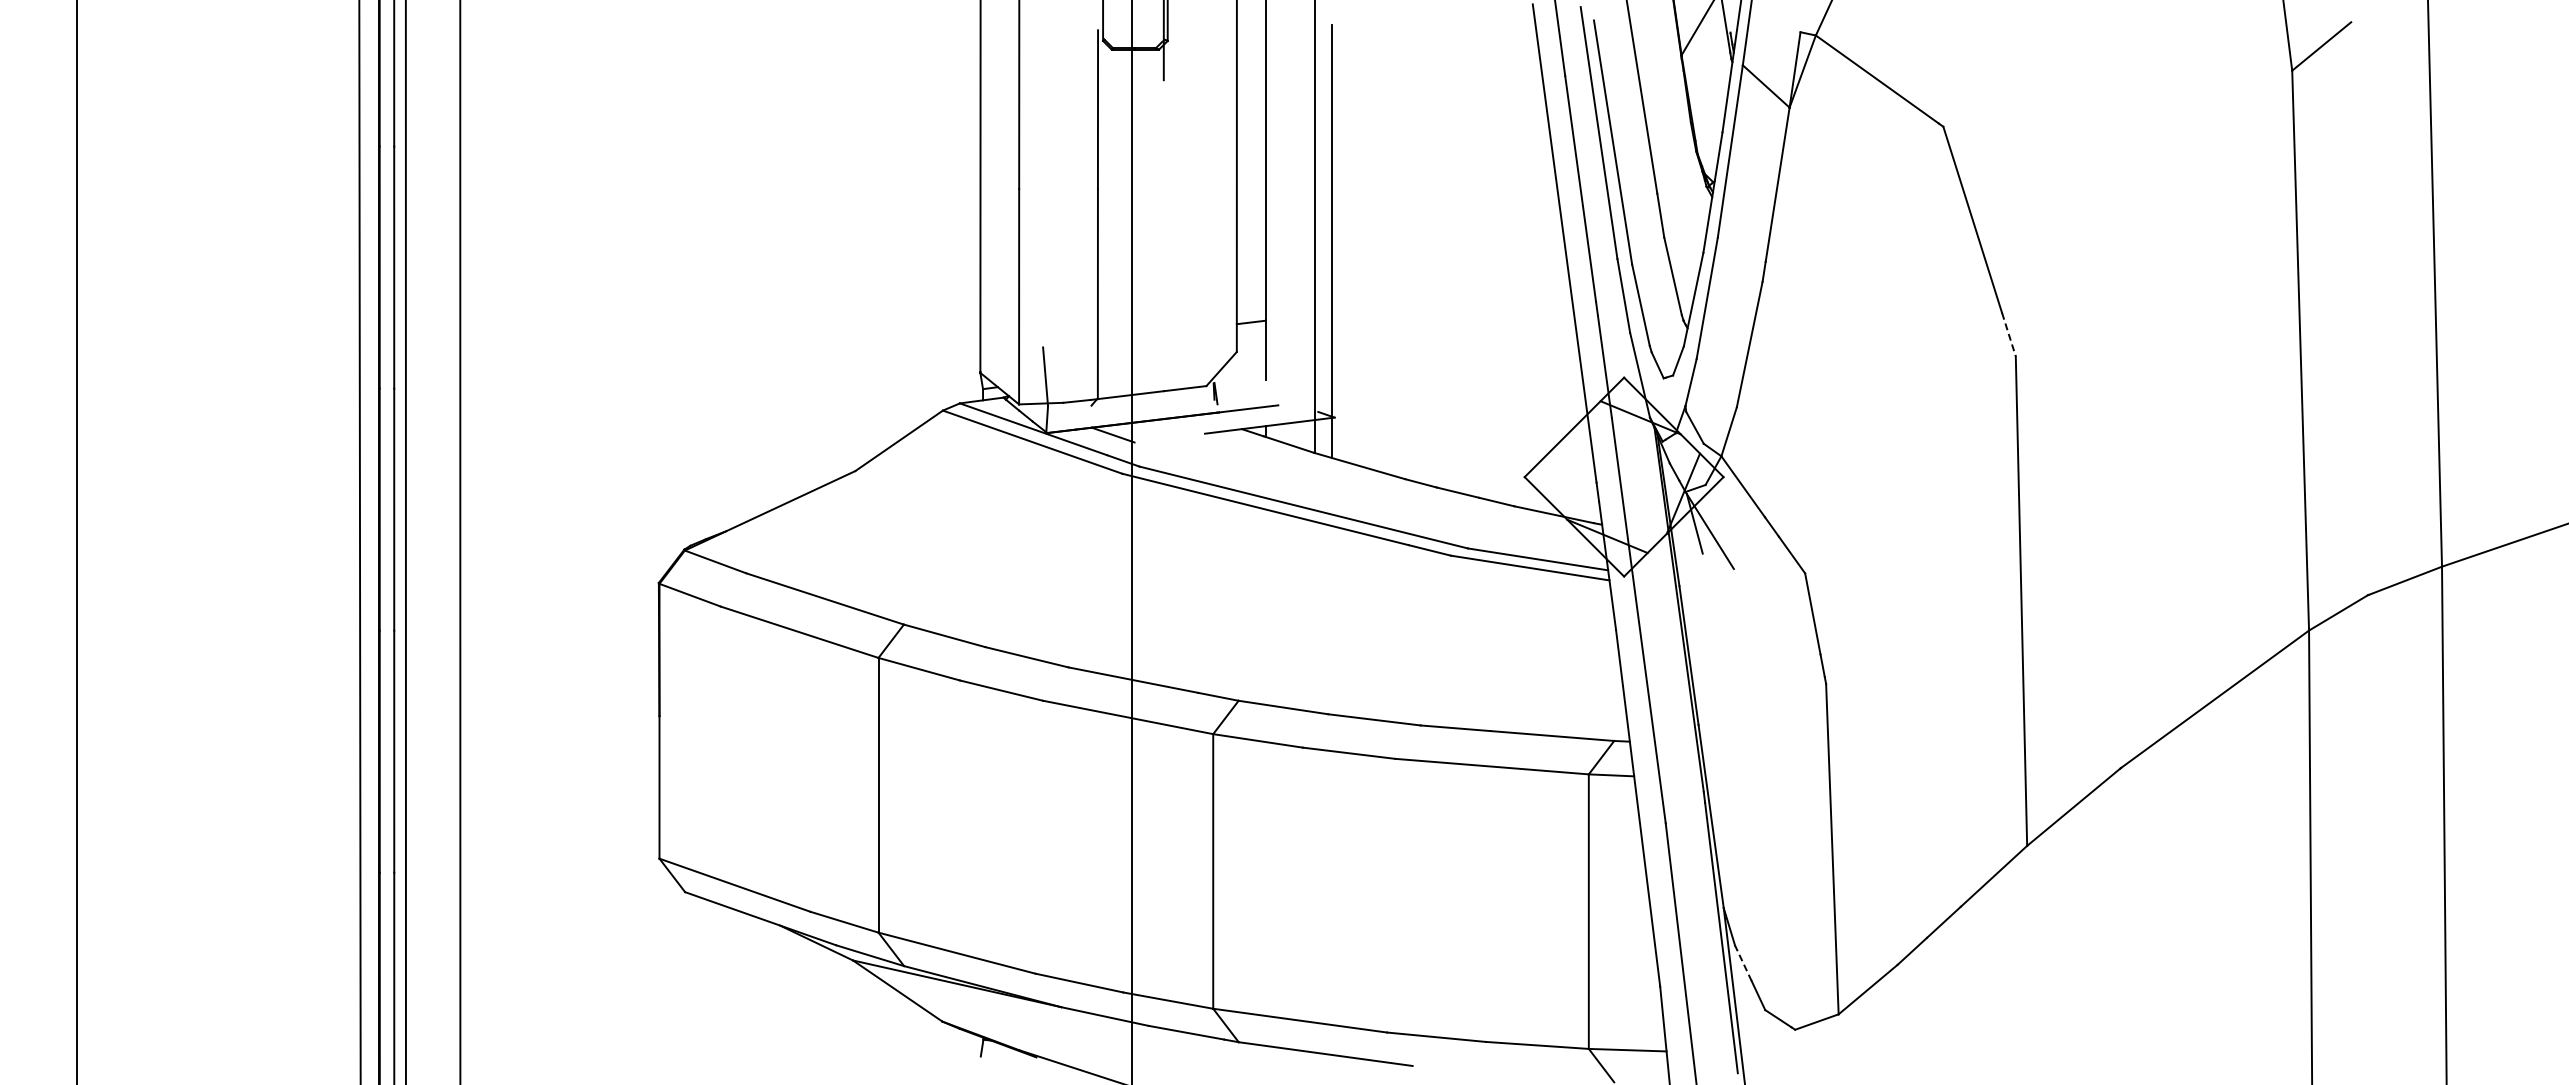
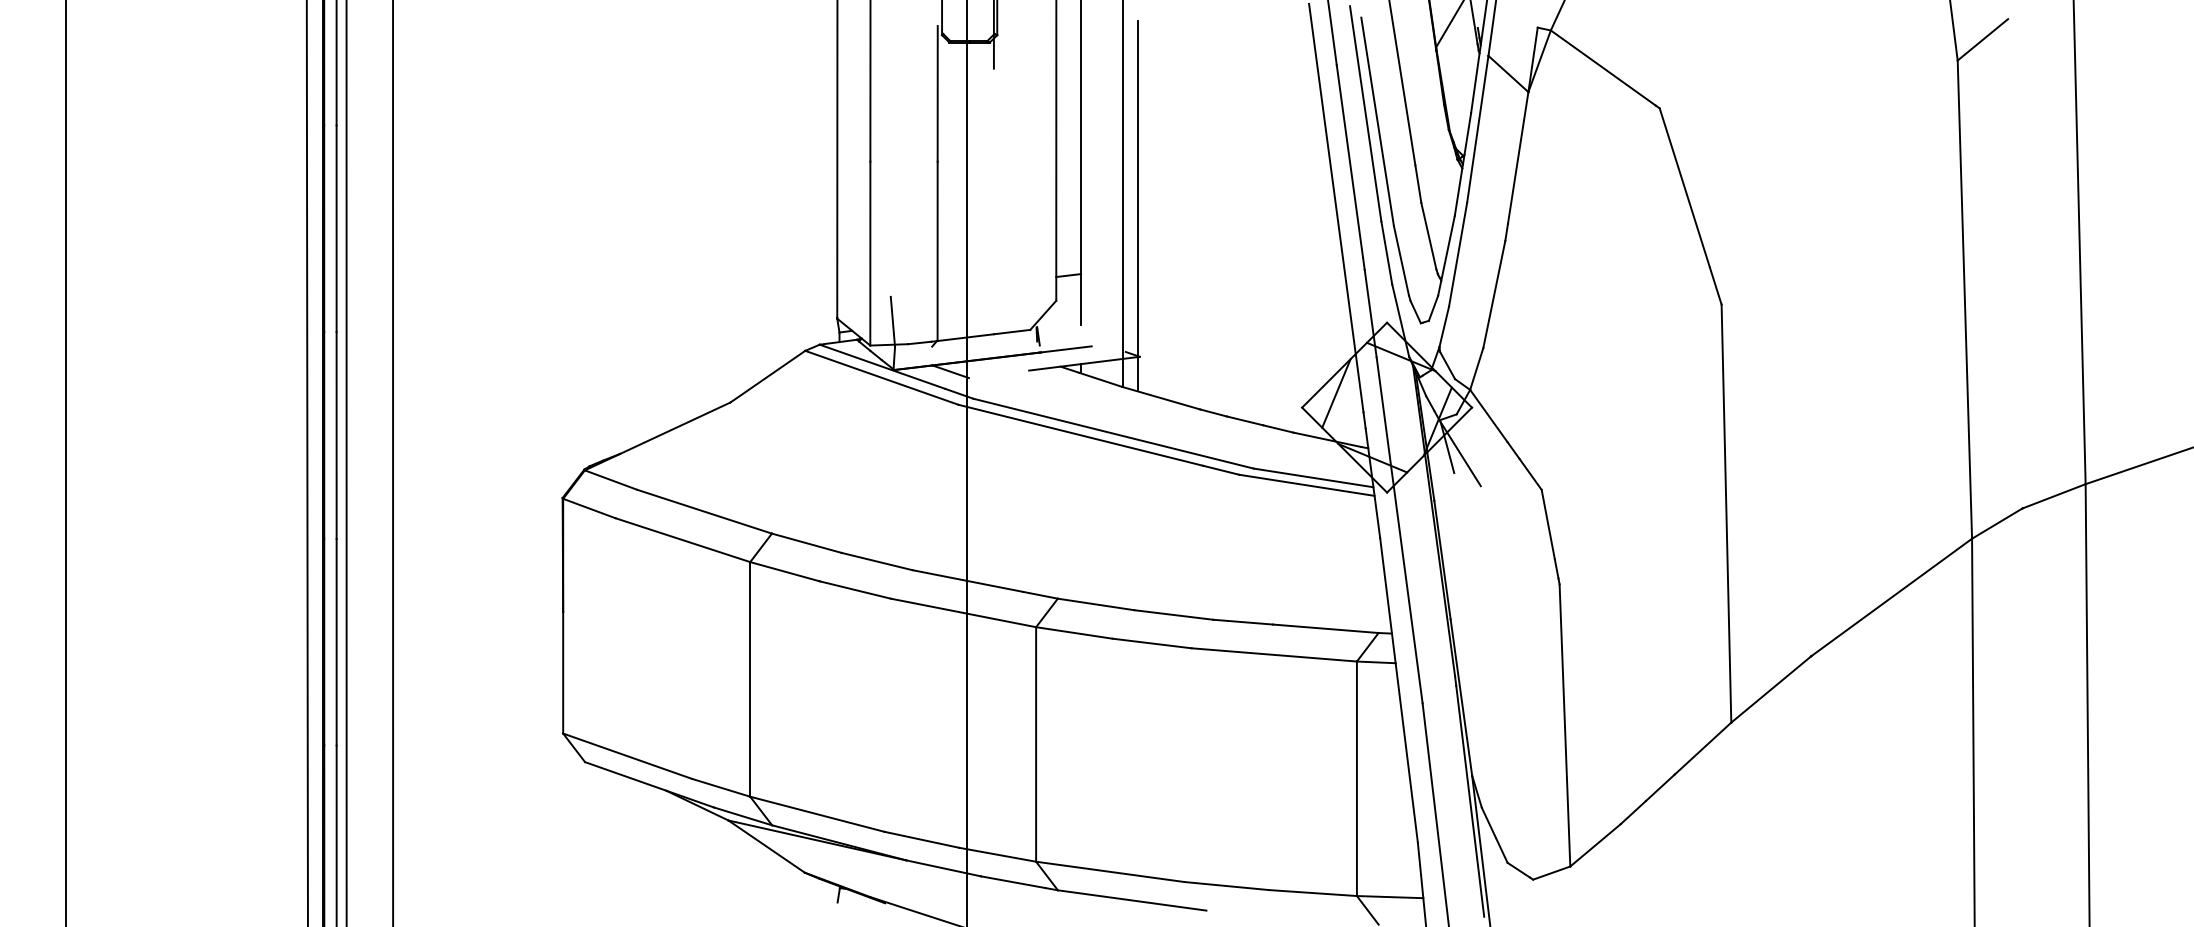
line: (2008, 334) -> (1715, 285), dashed -> solid
line: (1564, 460) -> (1336, 393), added
line: (1743, 963) -> (1489, 823), dashed -> solid

